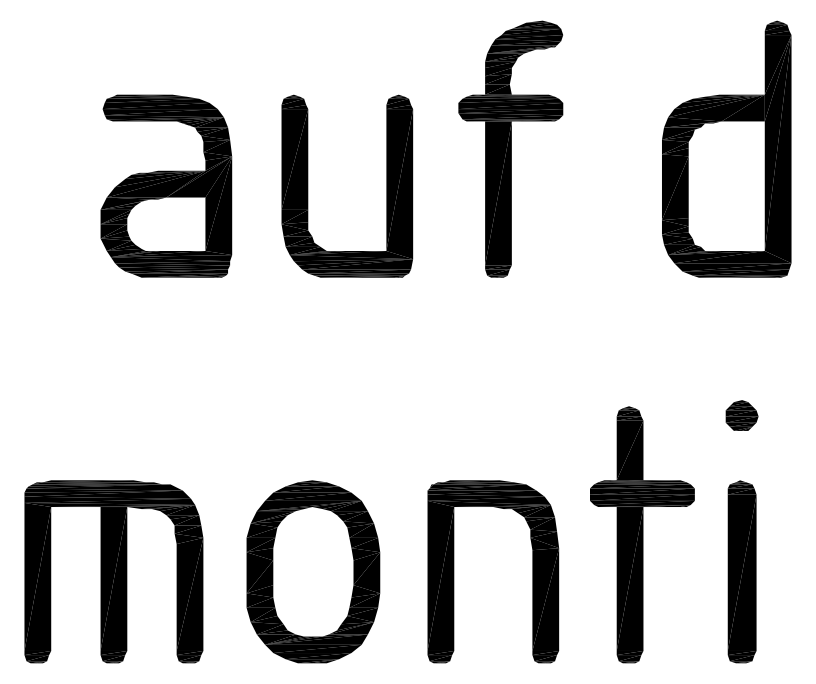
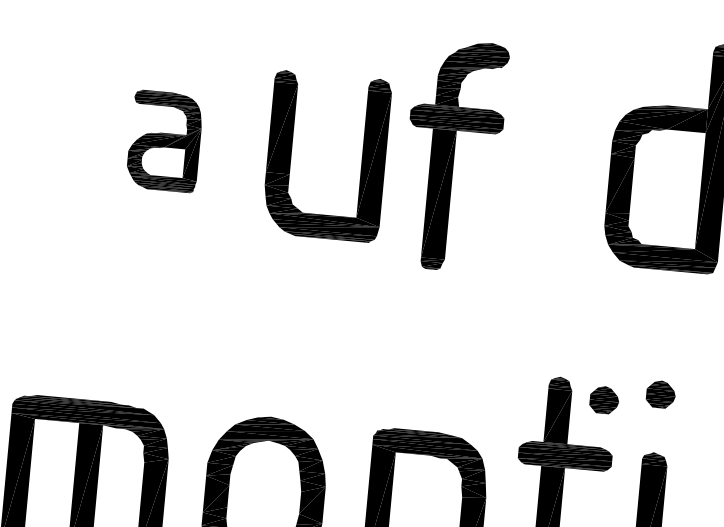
part: (510, 148) -> (453, 154), moved
part: (166, 185) -> (164, 140), size x0.6
part: (679, 427) -> (603, 399), added

